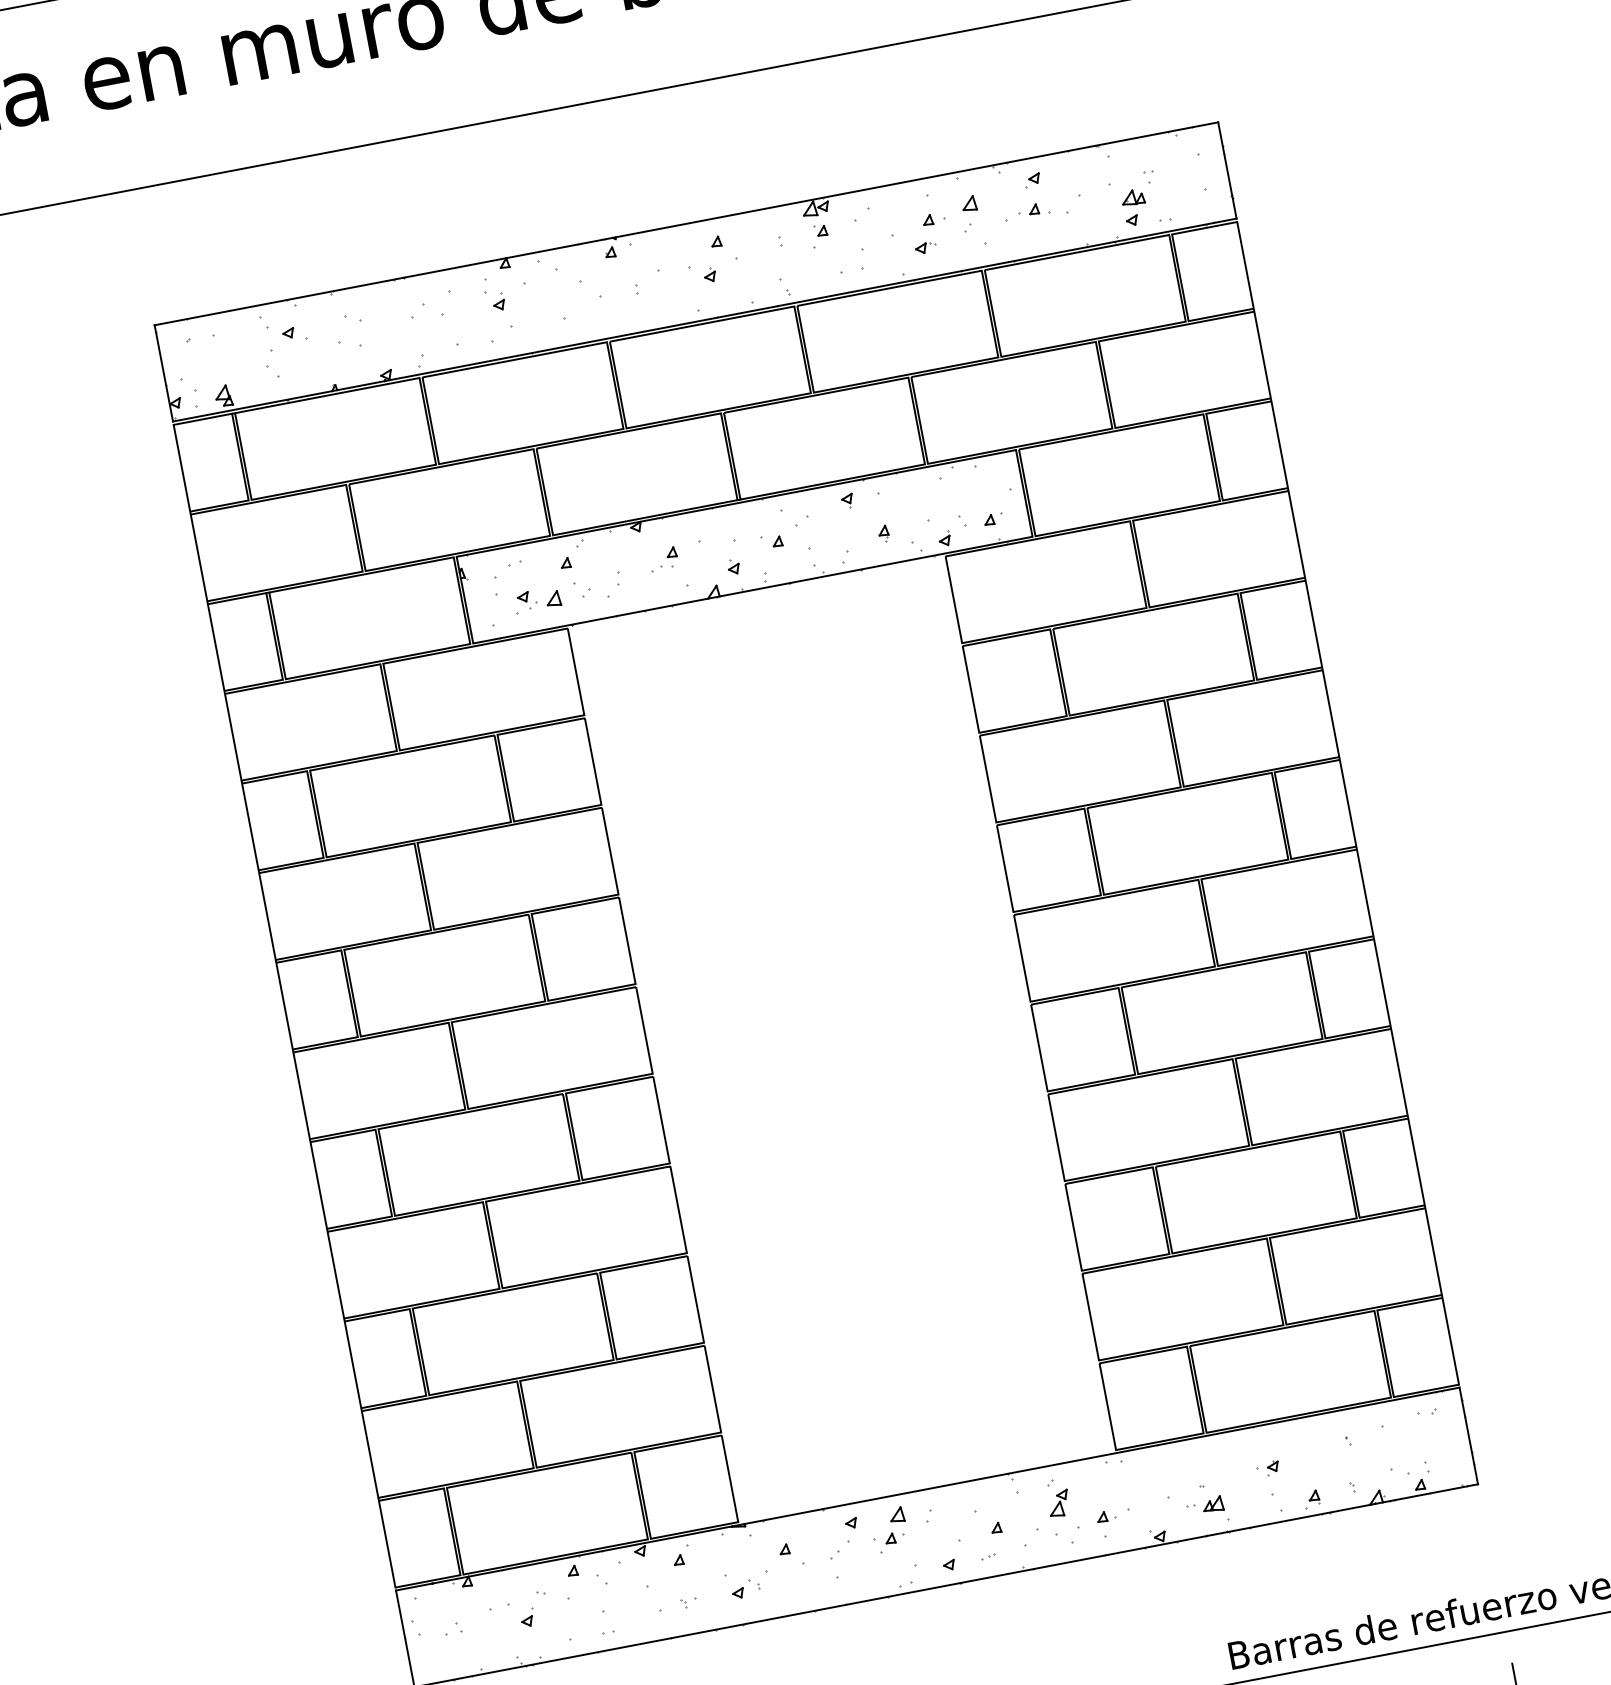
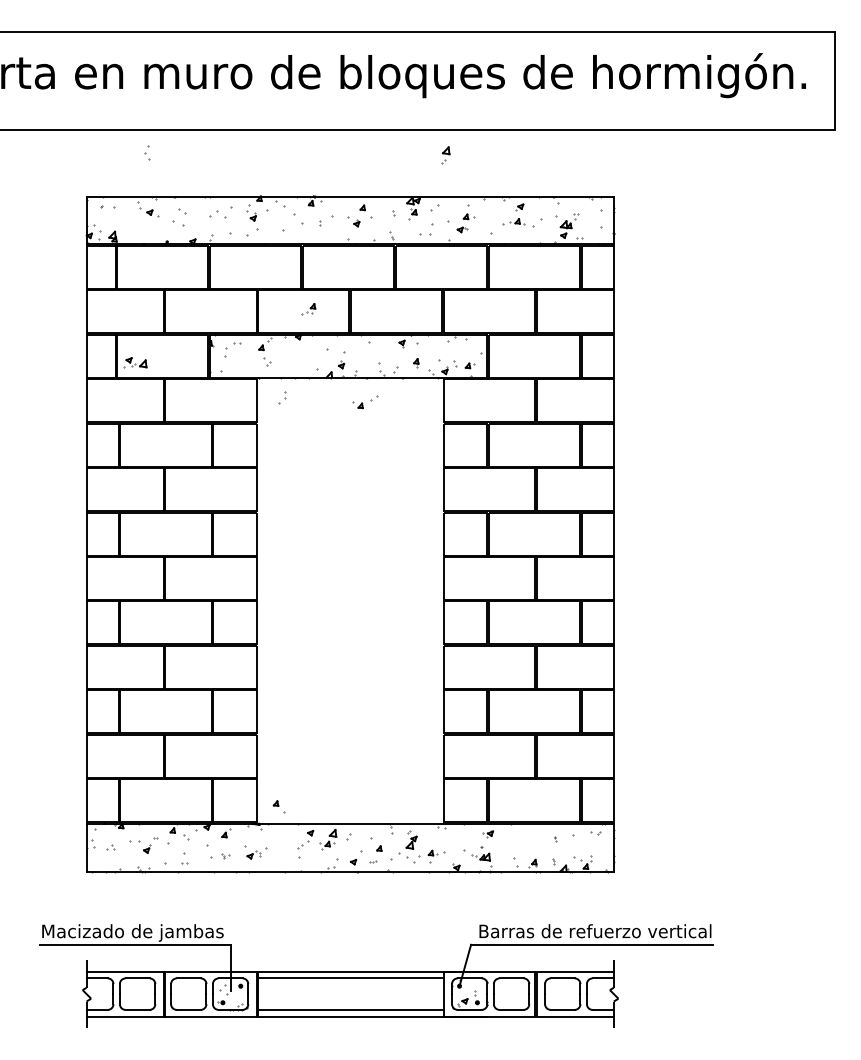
part: (969, 213) -> (445, 155), moved
part: (272, 363) -> (147, 152), moved
part: (785, 533) -> (365, 402), moved
part: (663, 560) -> (308, 309), moved
part: (613, 584) -> (282, 397), moved
part: (537, 599) -> (135, 362), moved
part: (1269, 1469) -> (488, 834), moved
part: (790, 1554) -> (278, 806), moved

